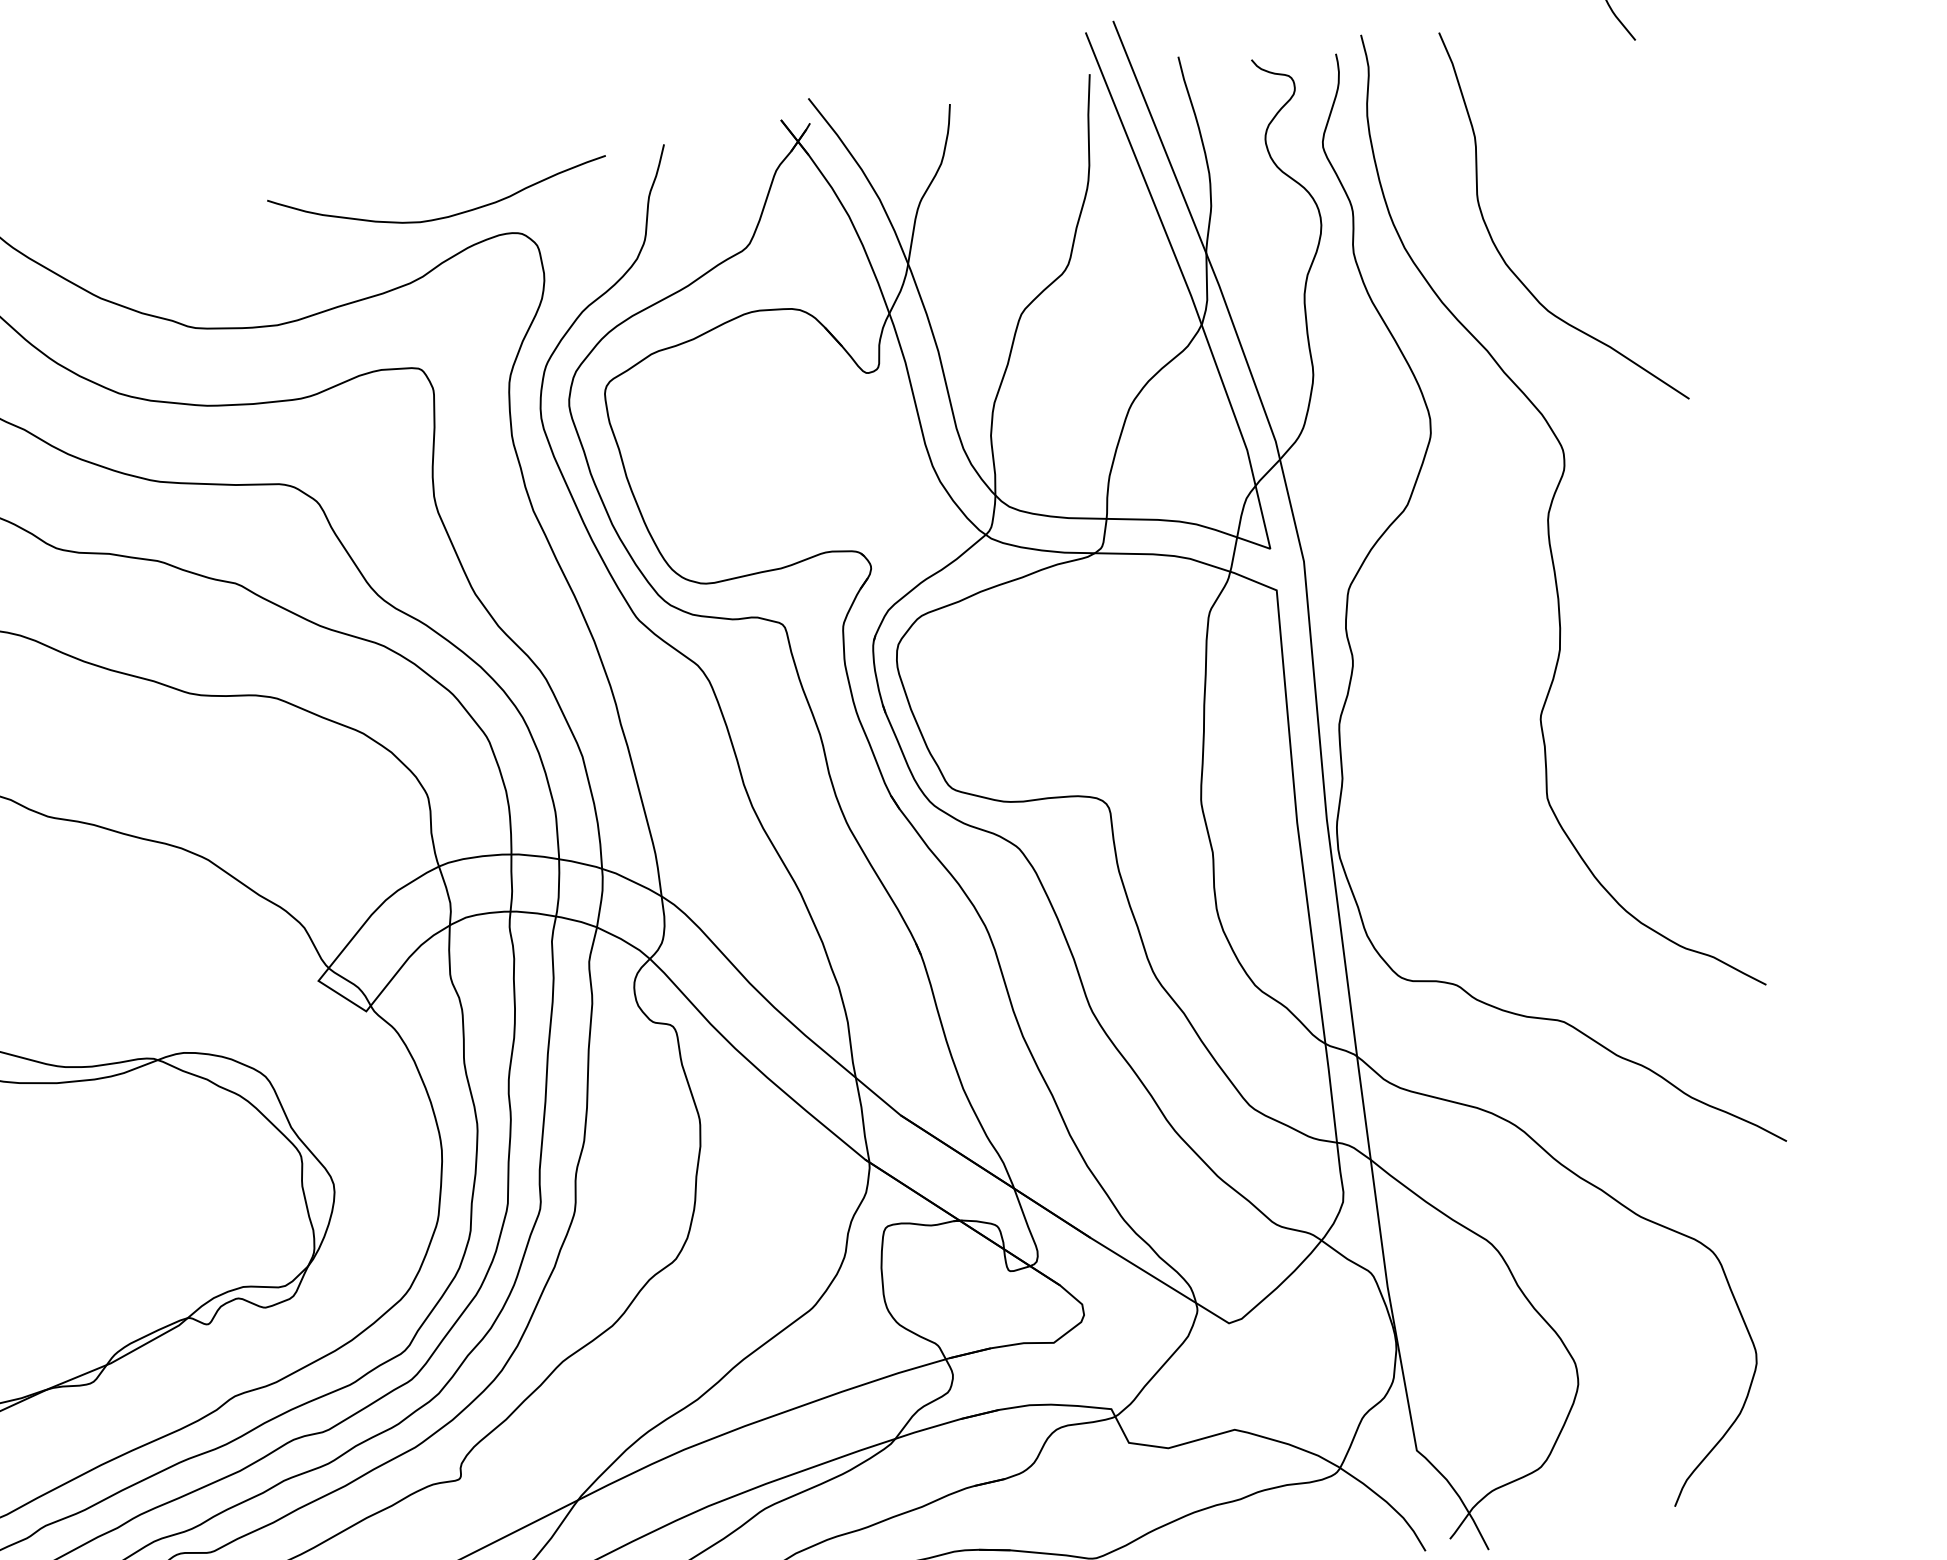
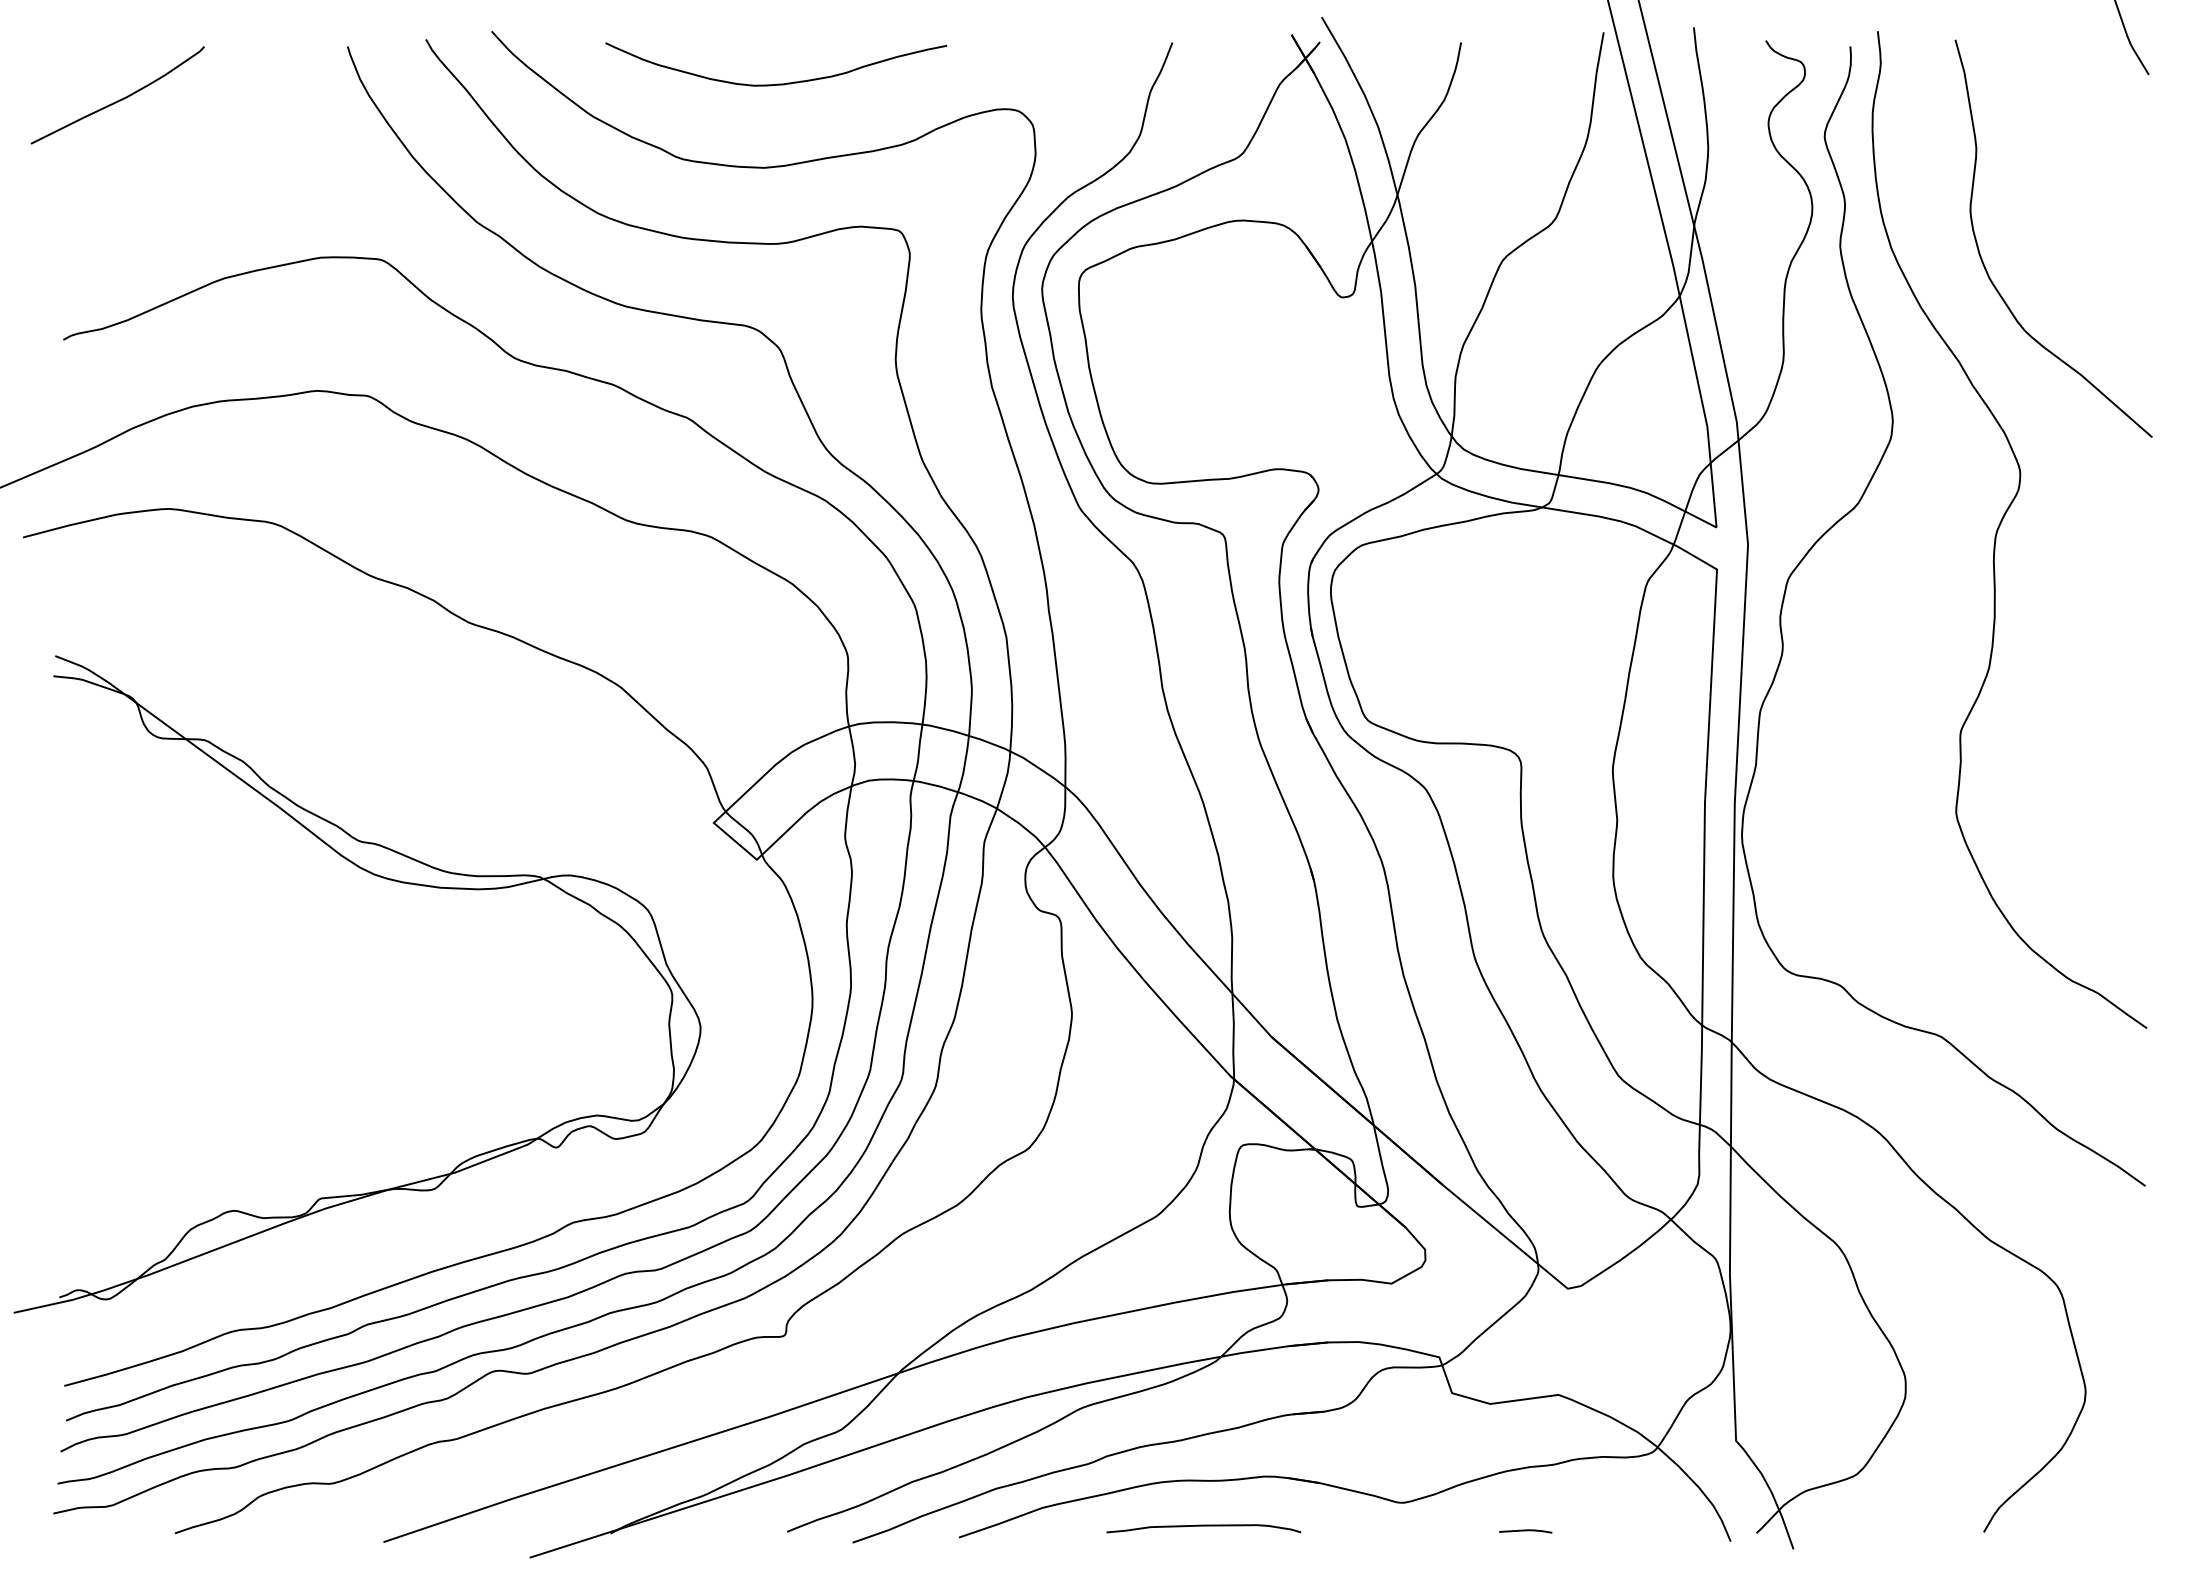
curve: (443, 216) -> (777, 83), moved

